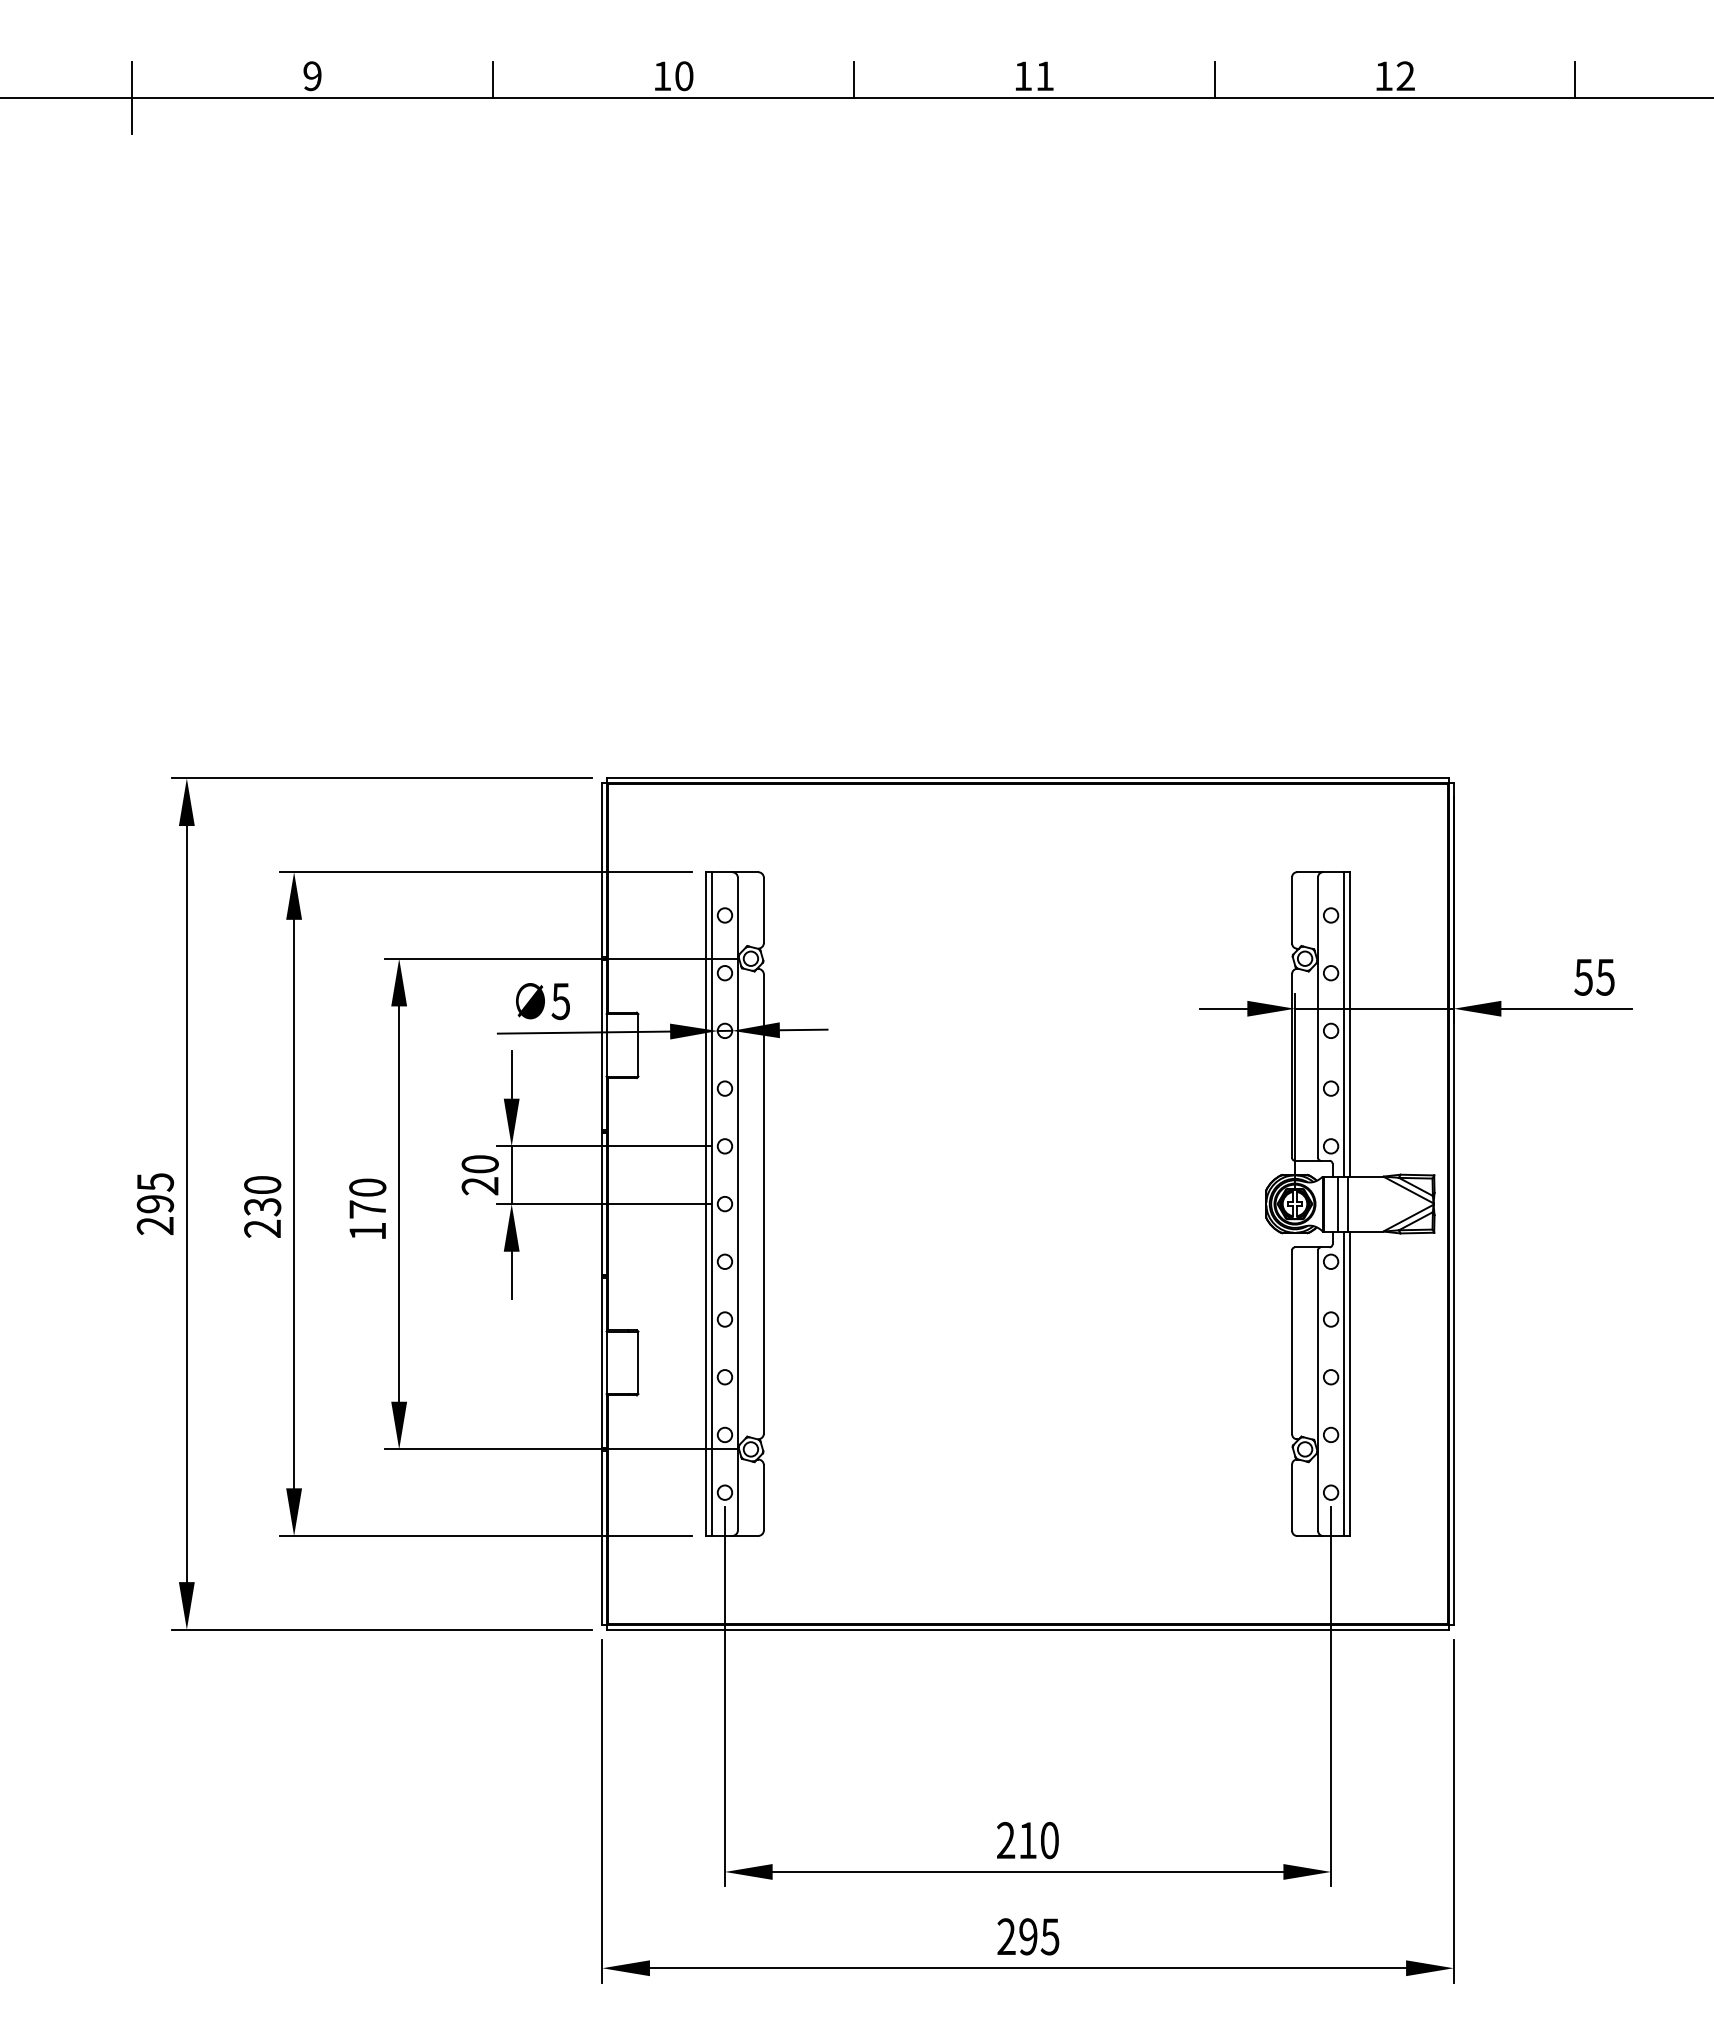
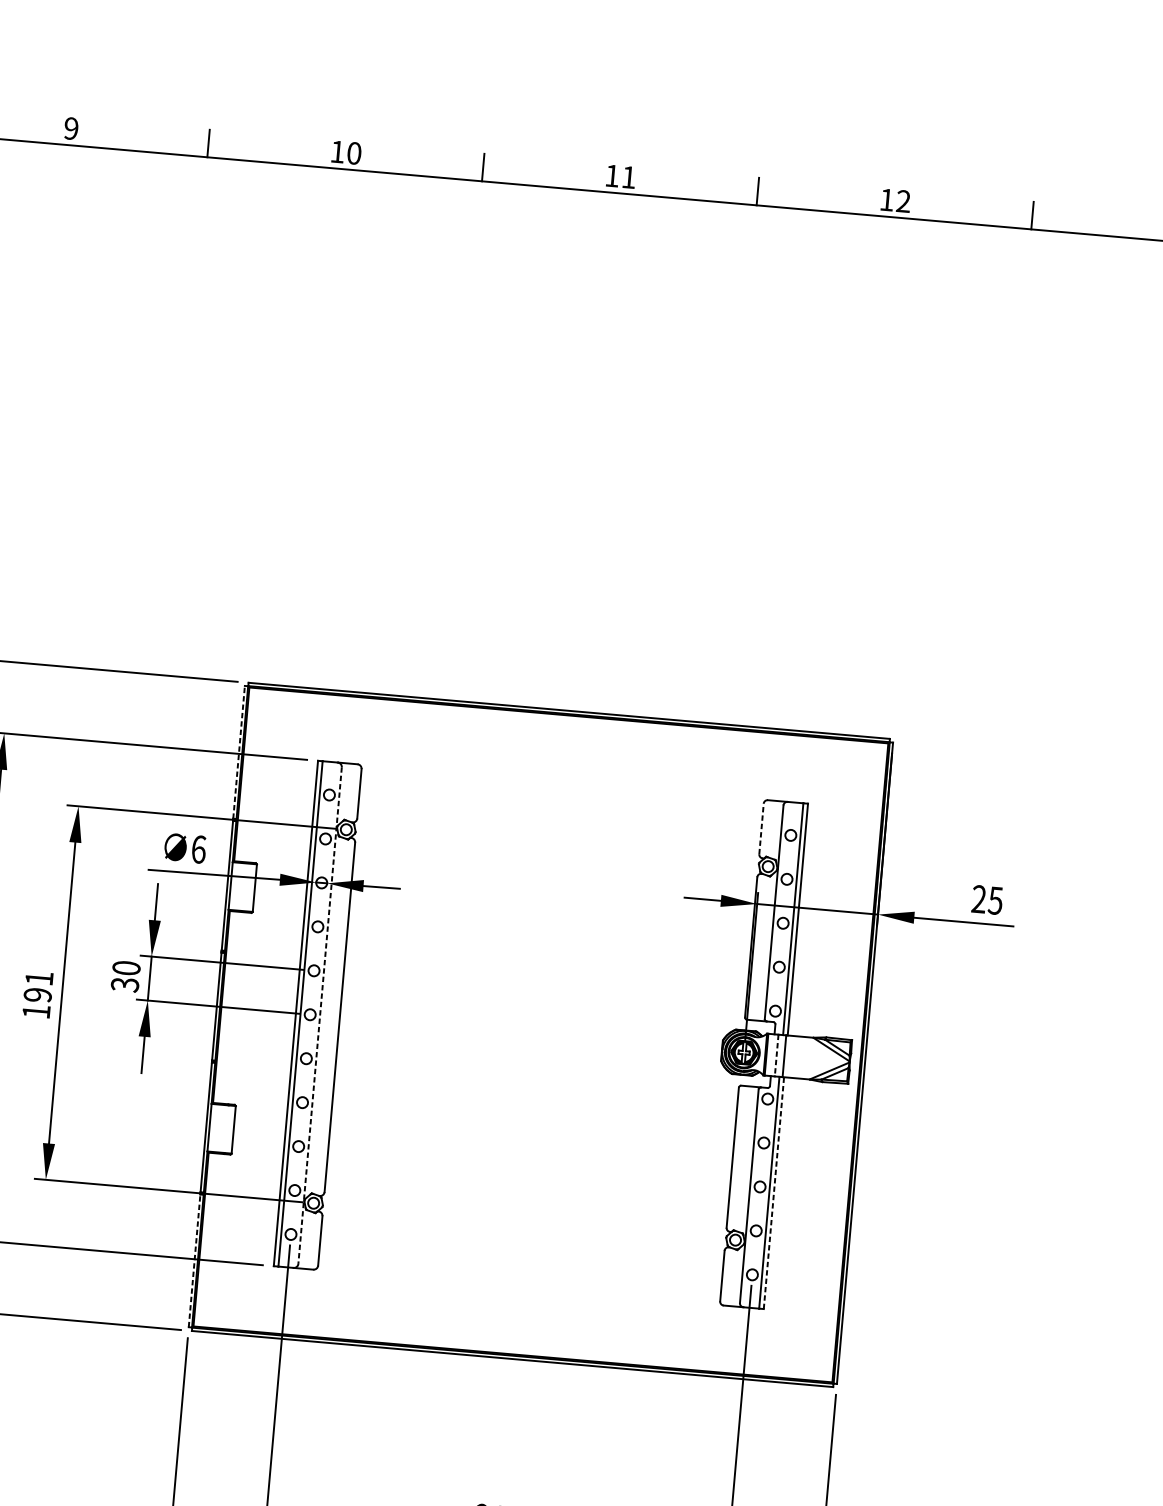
line: (602, 869) -> (239, 751), solid -> dashed
line: (1292, 909) -> (761, 828), solid -> dashed
text: (1583, 976) -> (978, 898), 55 -> 25
text: (560, 1001) -> (198, 849), 5 -> 6
text: (480, 1186) -> (125, 985), 20 -> 30
text: (367, 1198) -> (38, 986), 170 -> 191
line: (737, 1204) -> (319, 1015), solid -> dashed
line: (1337, 1204) -> (776, 1055), solid -> dashed
line: (1349, 1383) -> (773, 1192), solid -> dashed
line: (602, 1537) -> (194, 1260), solid -> dashed

